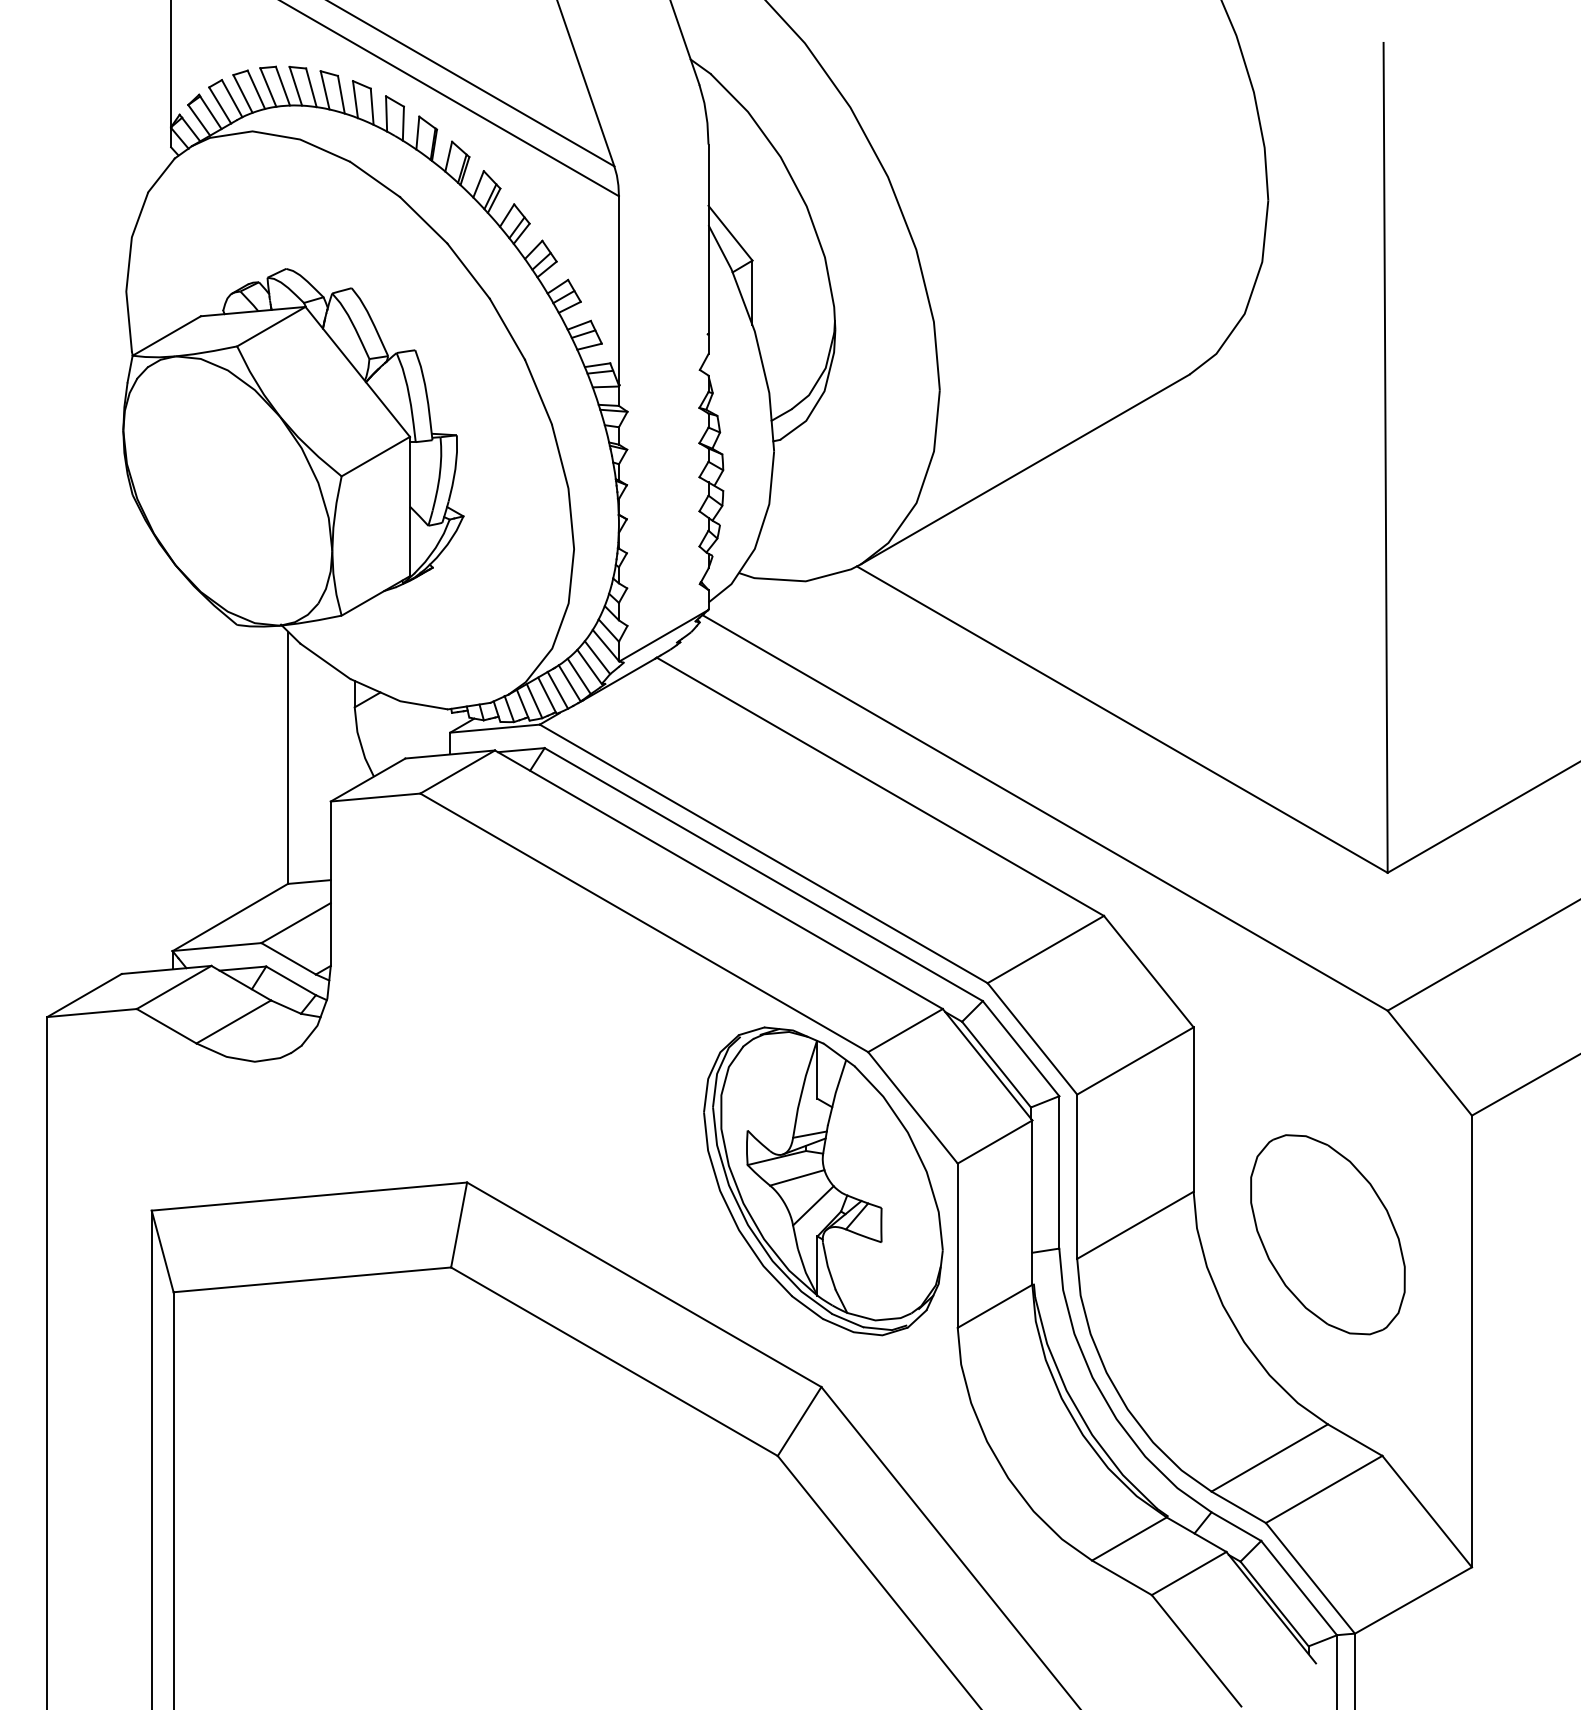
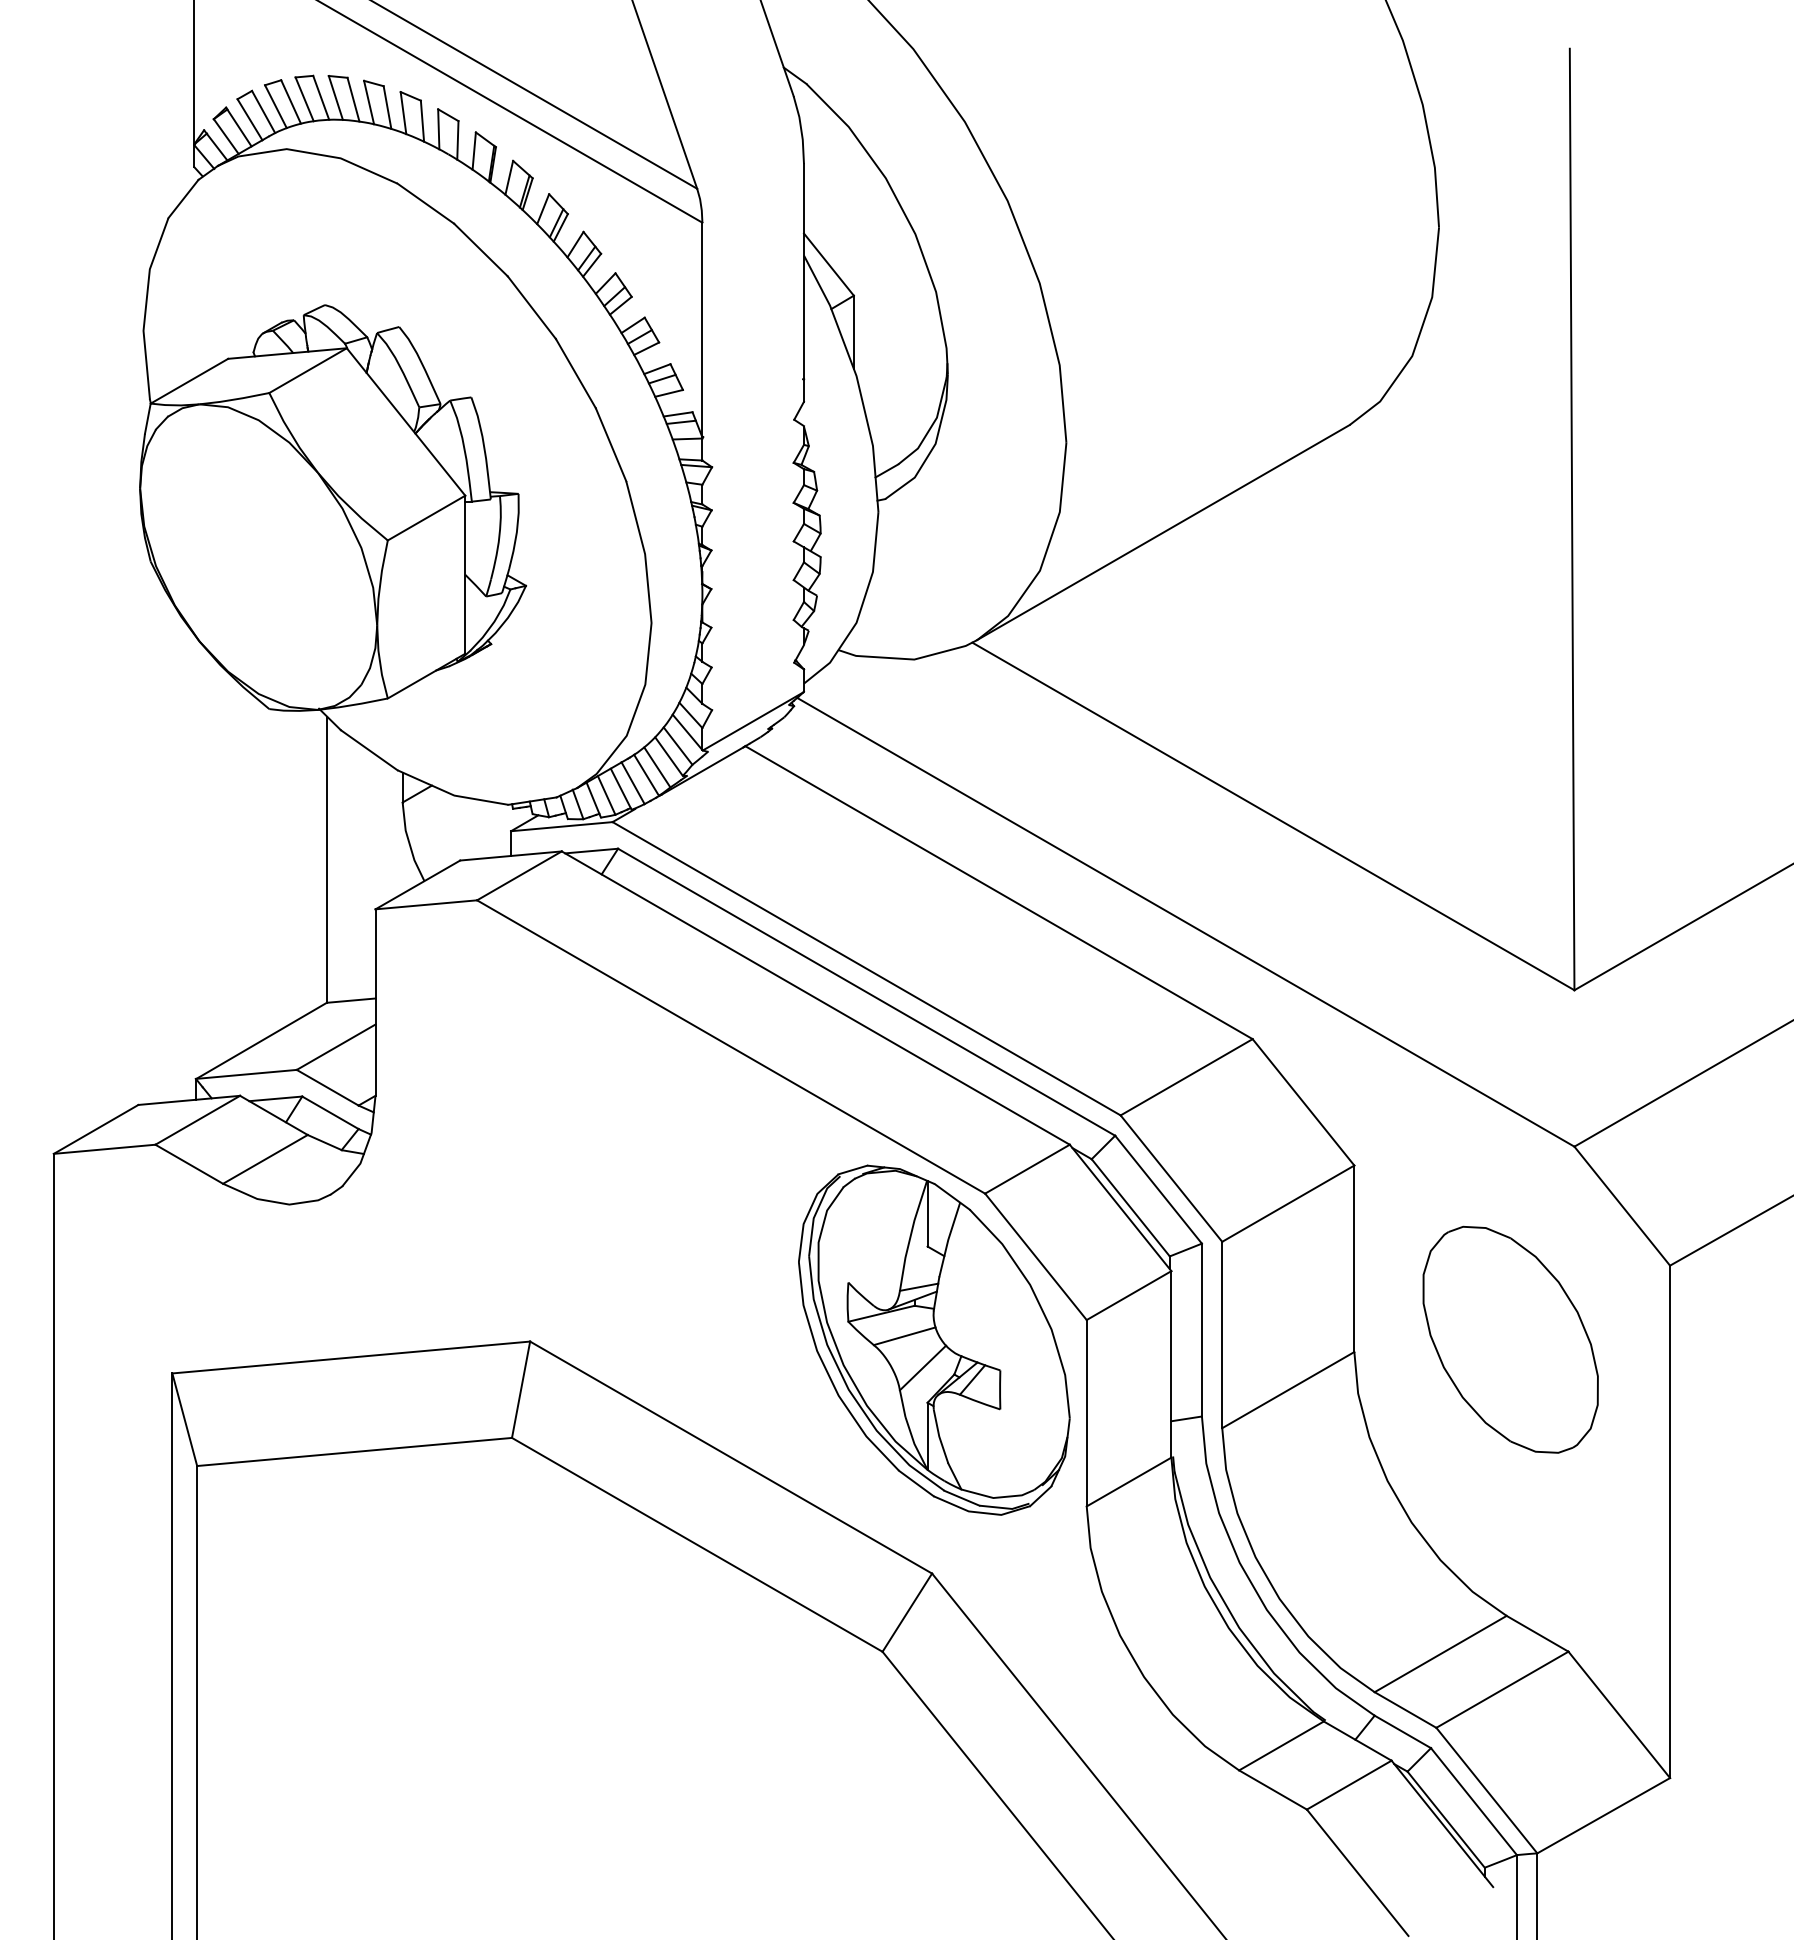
part: (1327, 1234) -> (1510, 1339), moved

